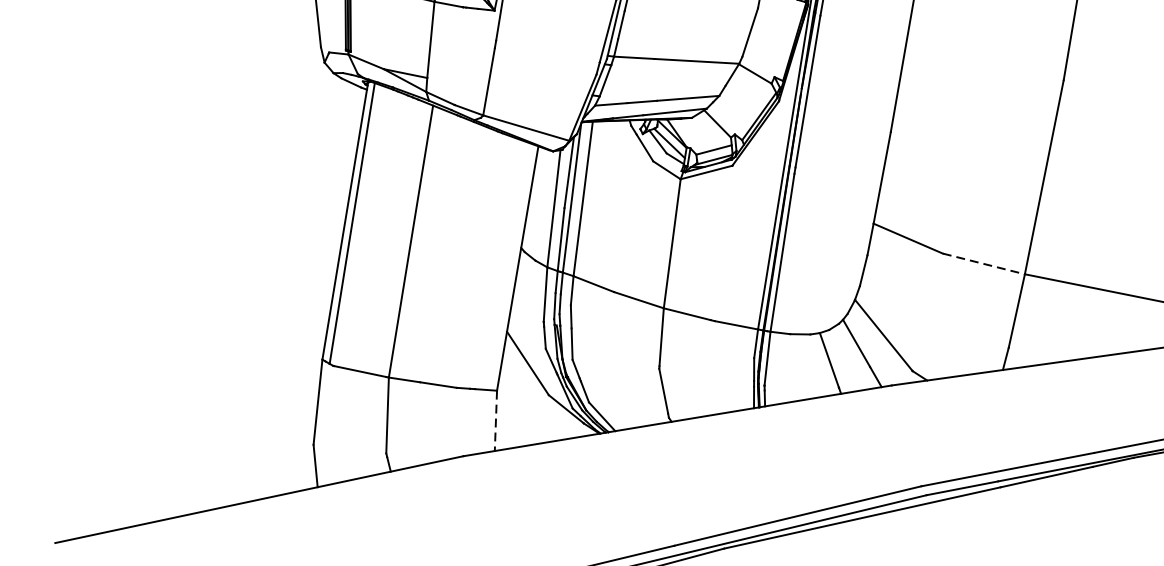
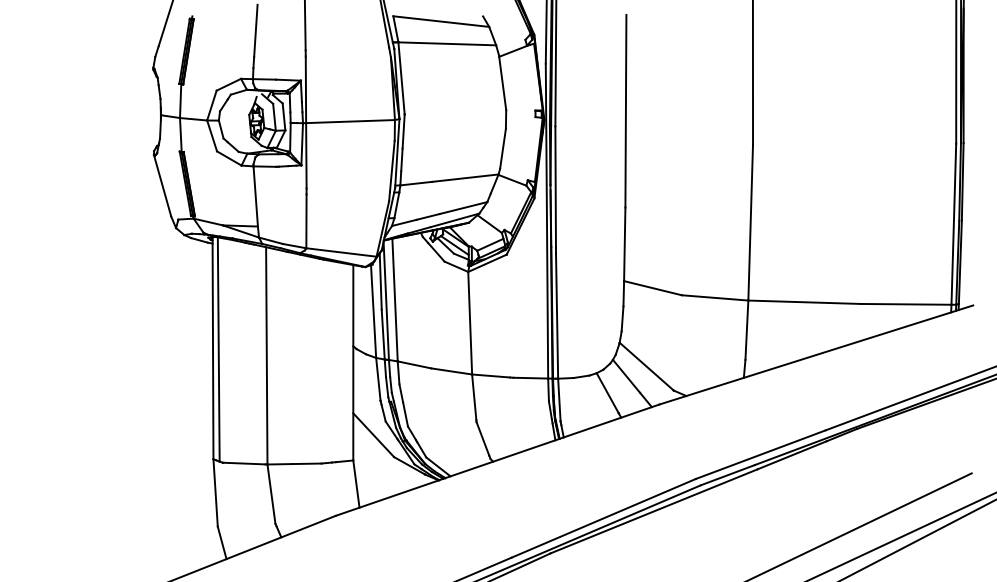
line: (984, 263) -> (715, 297), dashed -> solid
line: (495, 421) -> (356, 484), dashed -> solid

